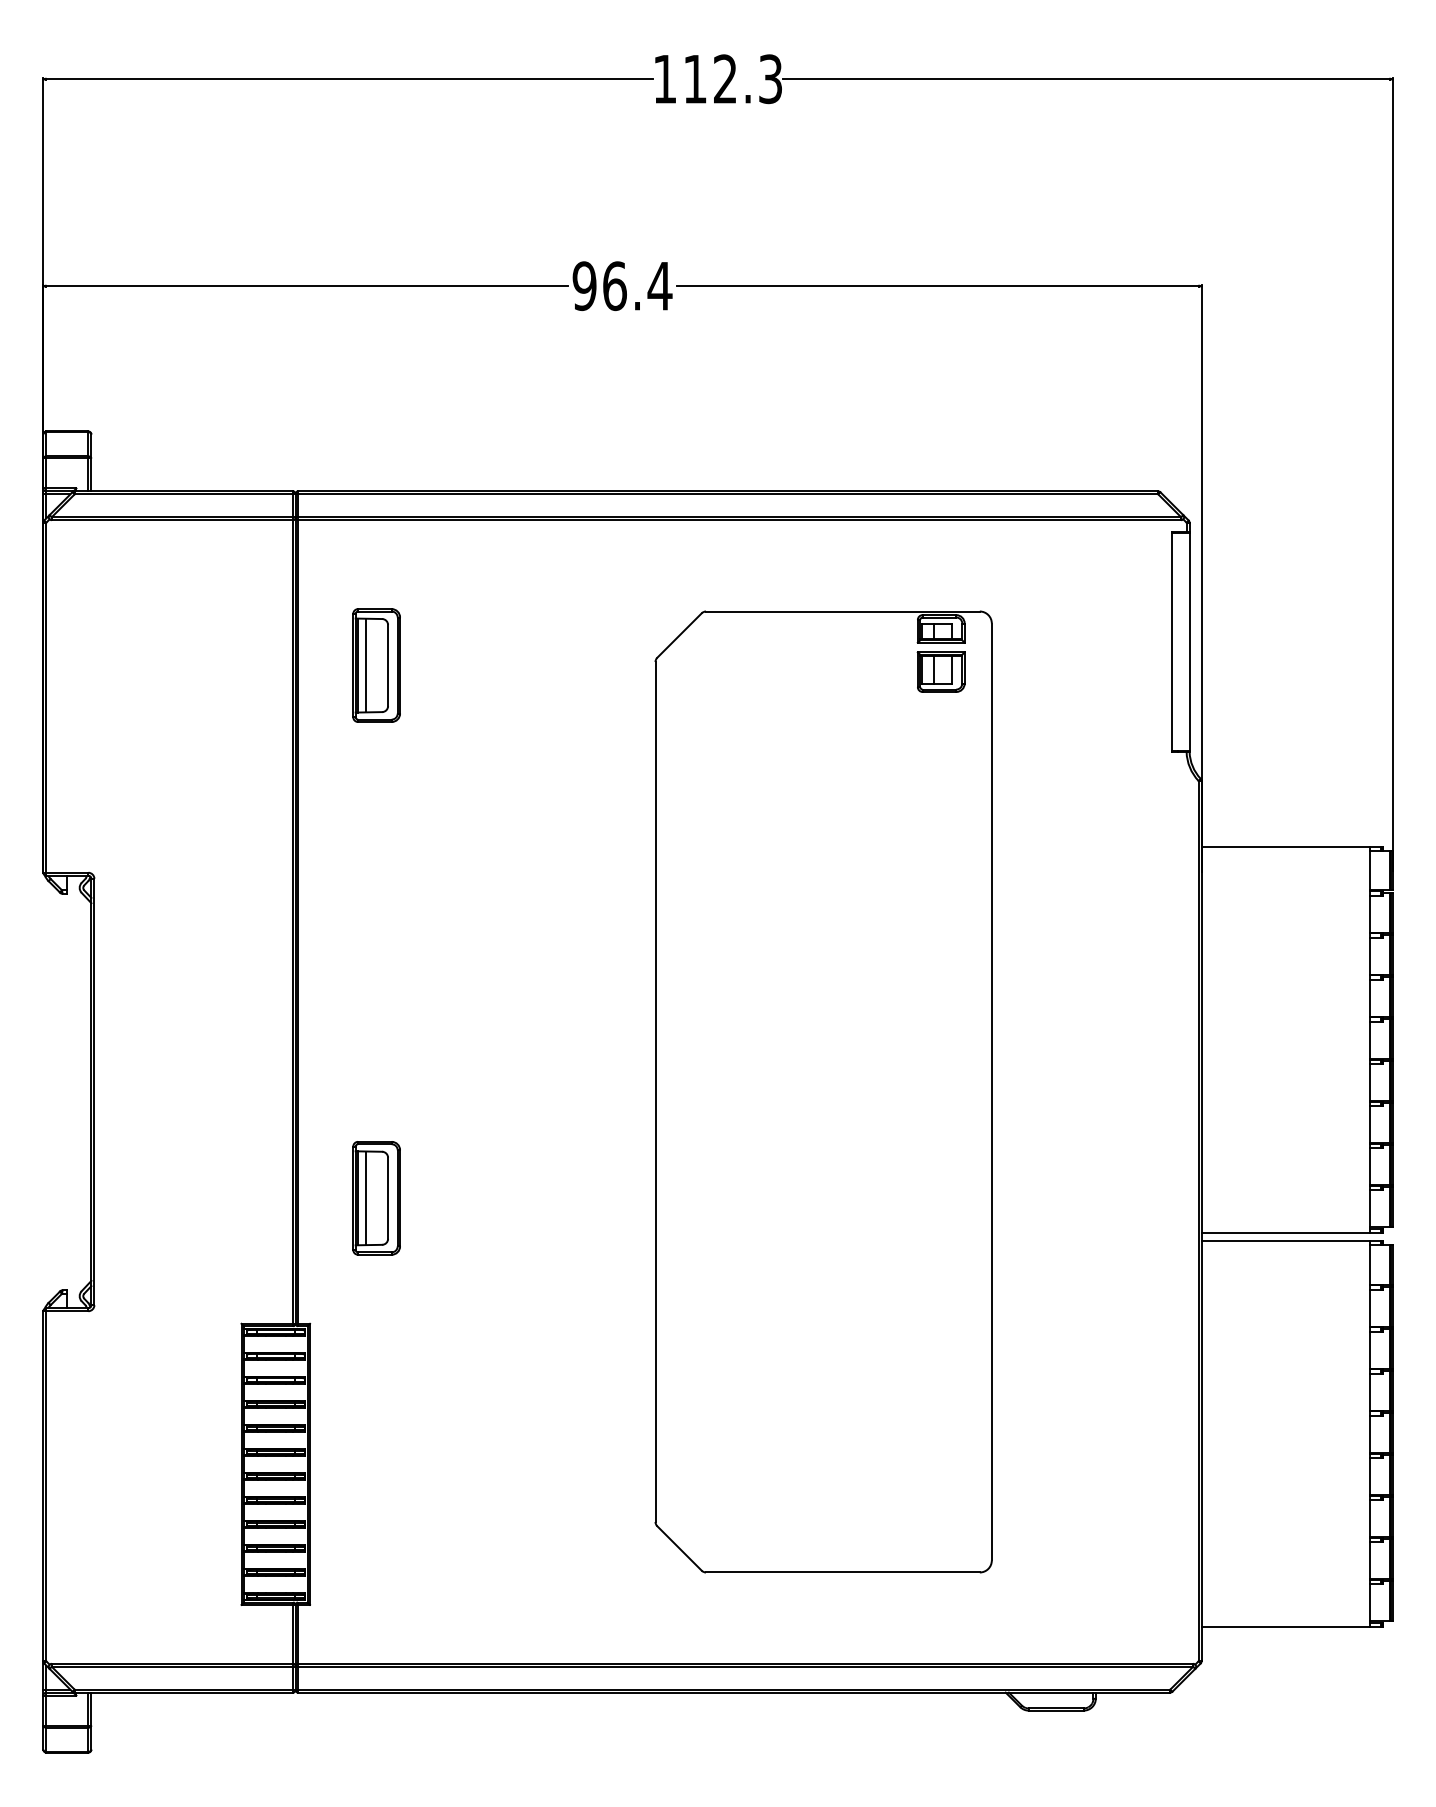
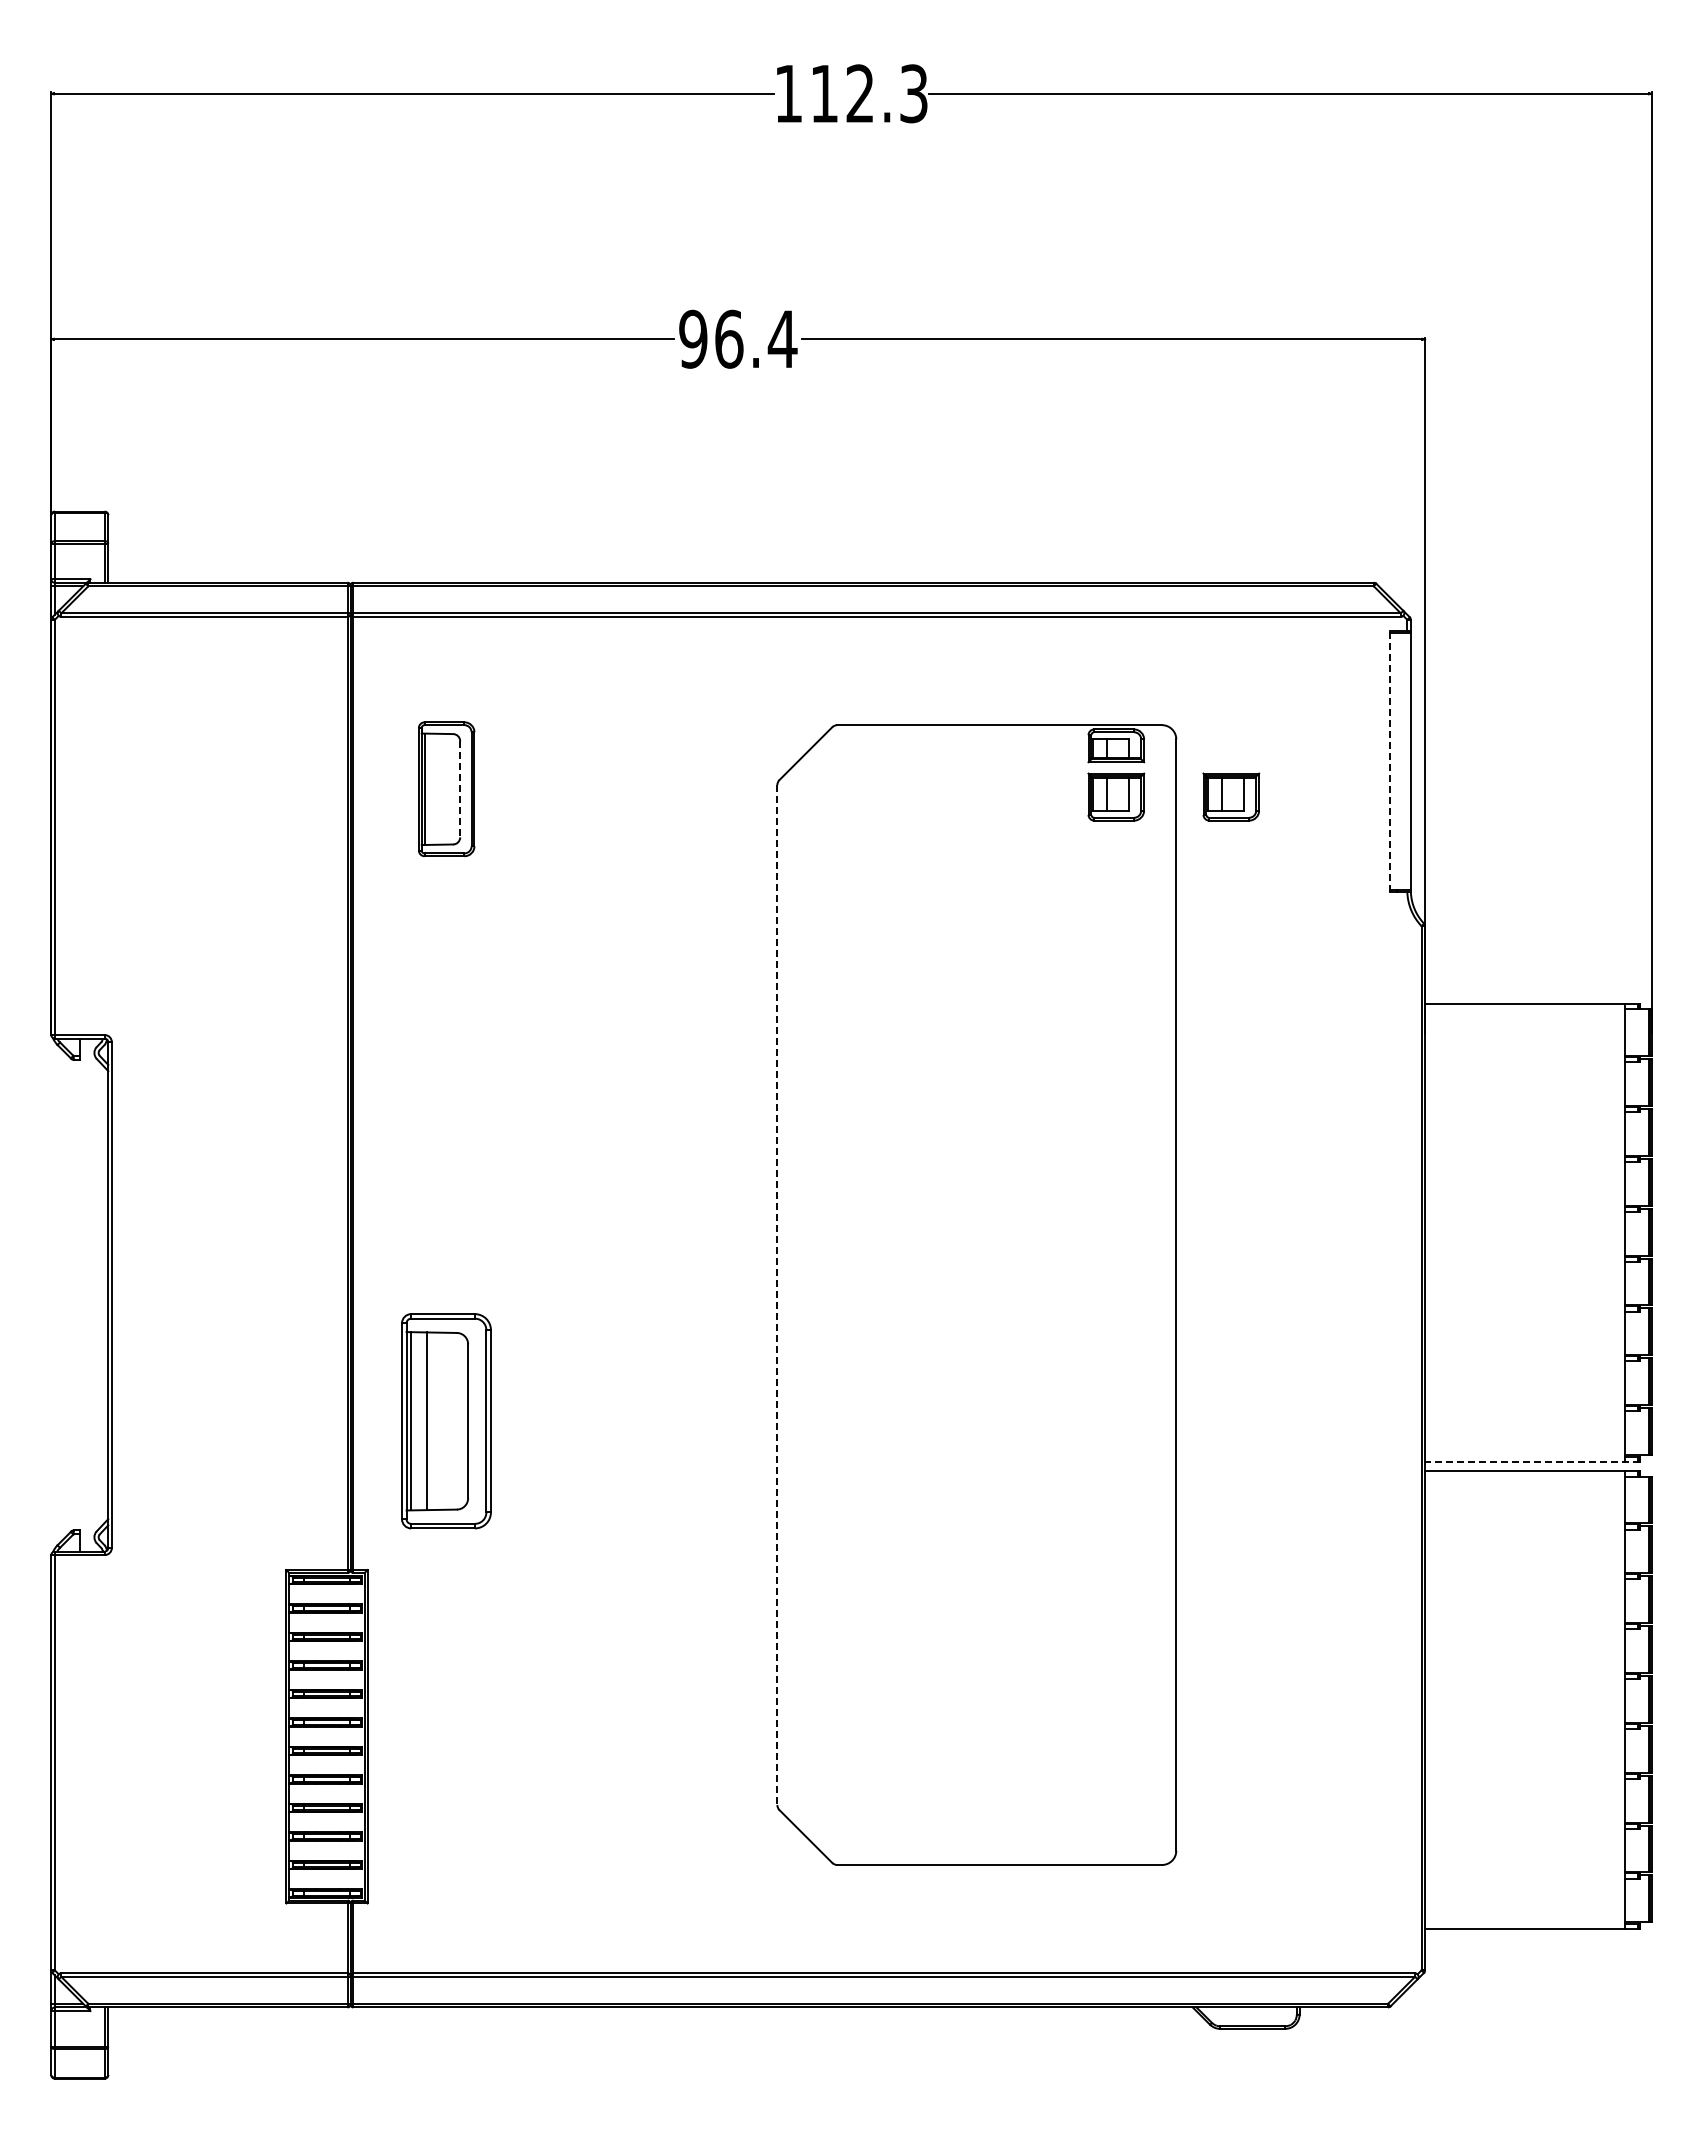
line: (1171, 642) -> (1389, 761), solid -> dashed
line: (366, 664) -> (434, 788), removed
line: (388, 665) -> (460, 789), solid -> dashed
part: (1038, 671) -> (1231, 796), added
line: (655, 1092) -> (777, 1295), solid -> dashed
part: (376, 1197) -> (446, 1420), size x1.6
line: (1292, 1233) -> (1532, 1462), solid -> dashed

